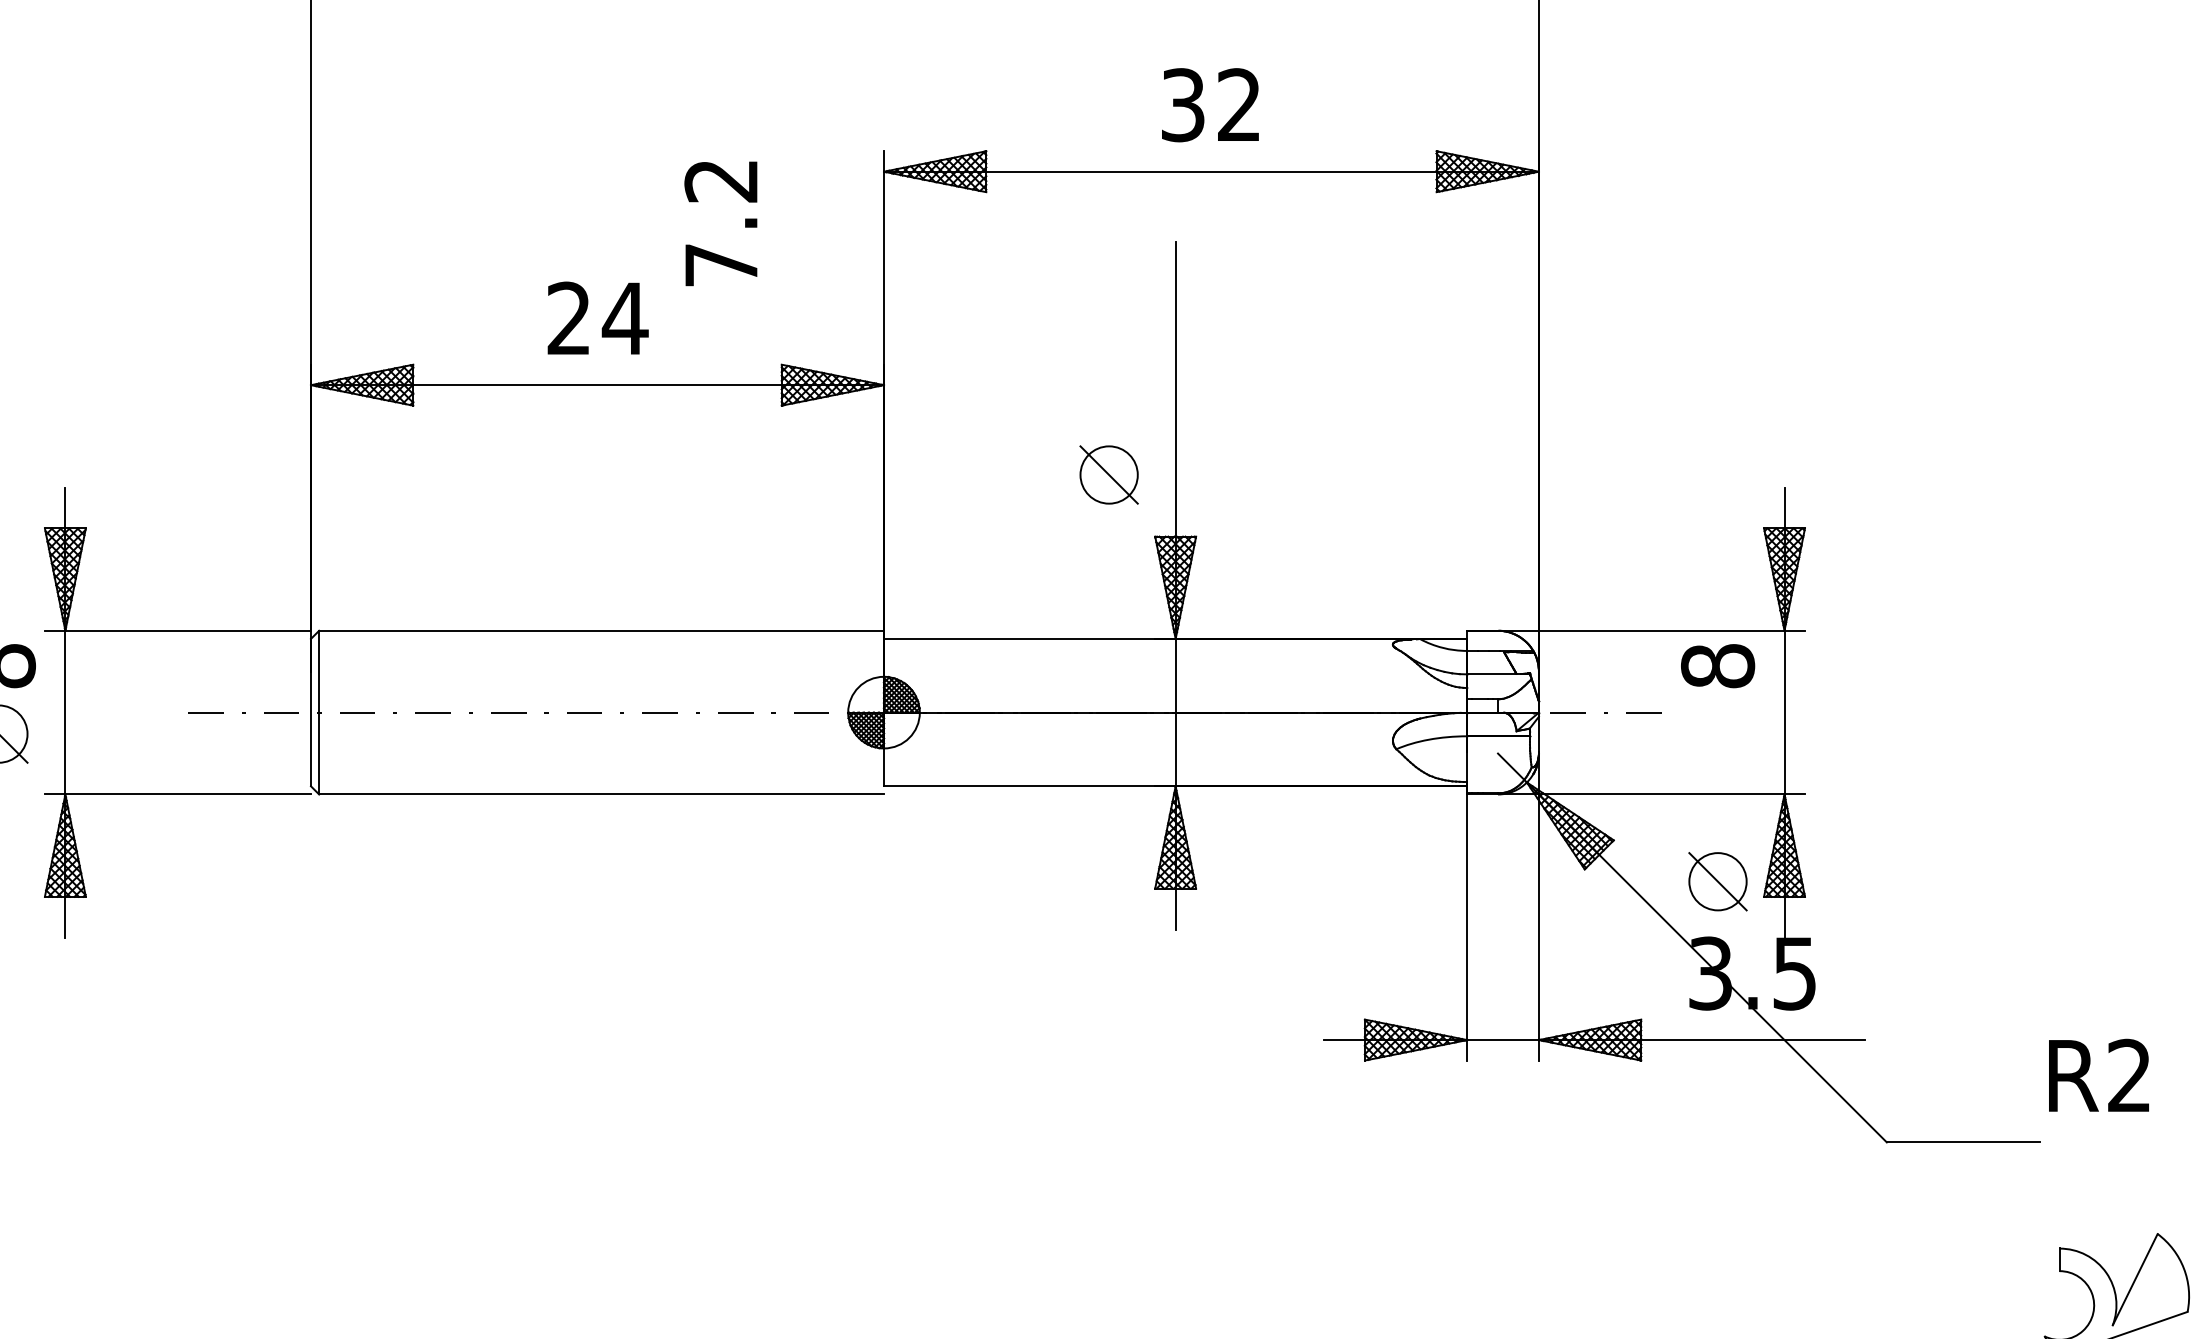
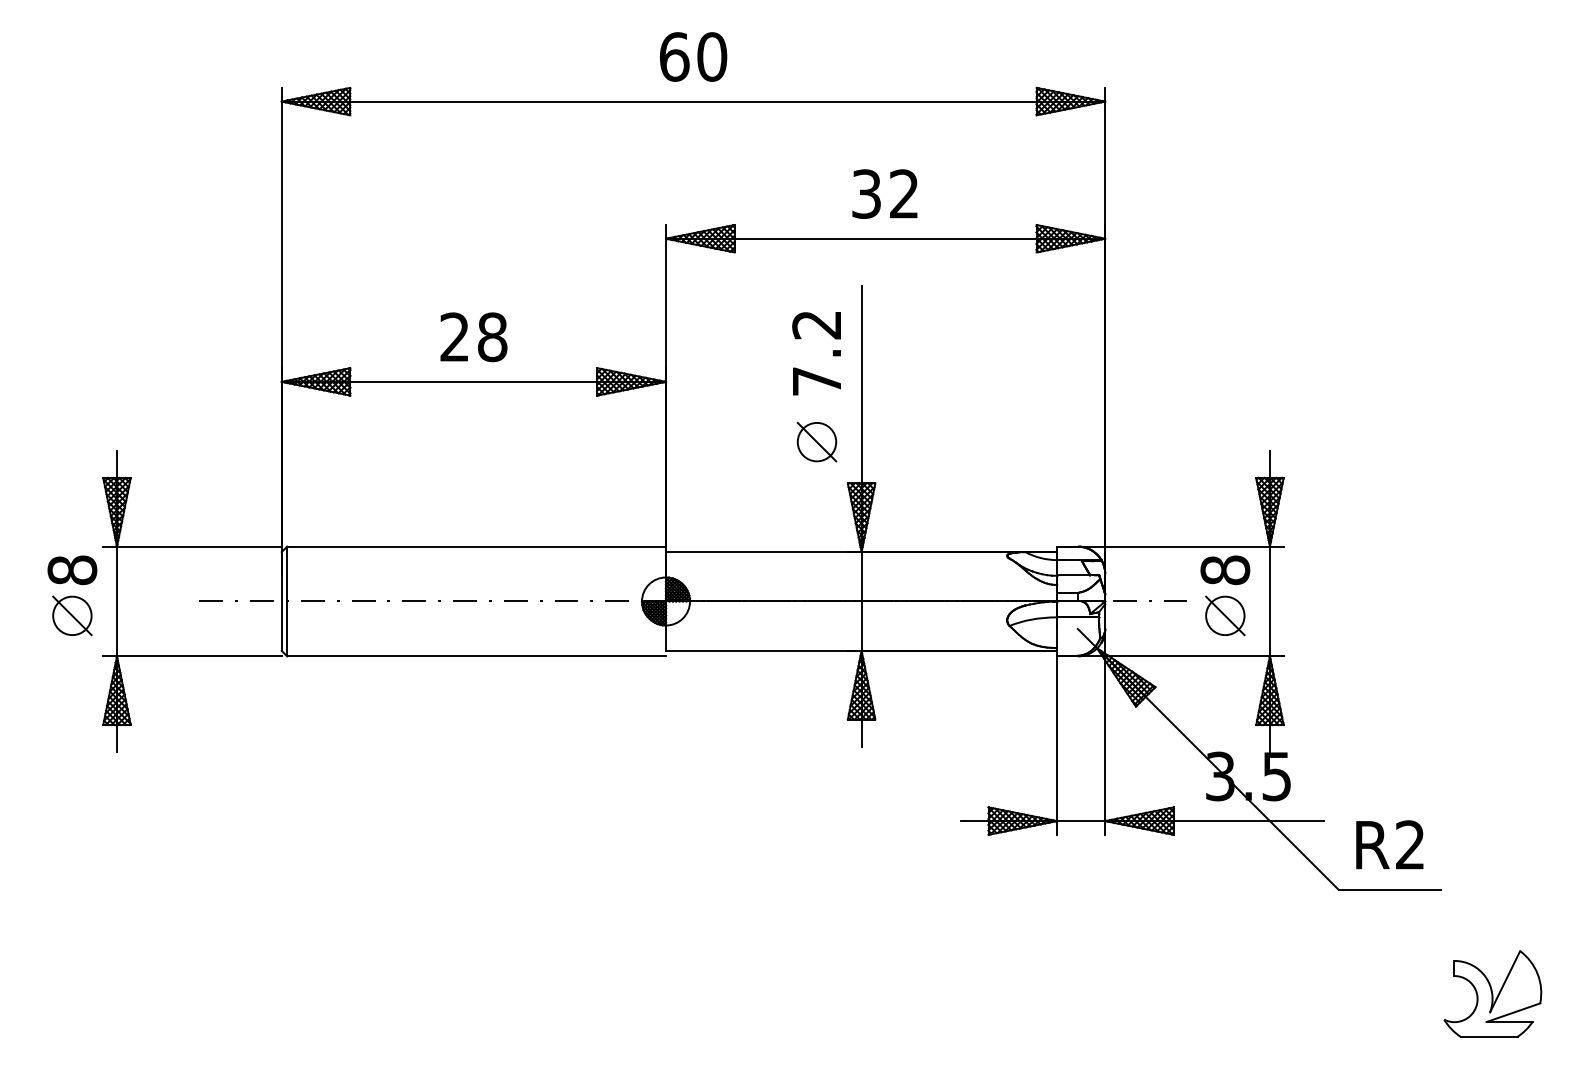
text: (720, 223) -> (816, 353), moved
text: (625, 318) -> (492, 337), 24 -> 28
part: (1718, 881) -> (1225, 615), moved
text: (2098, 1074) -> (1389, 844), moved

